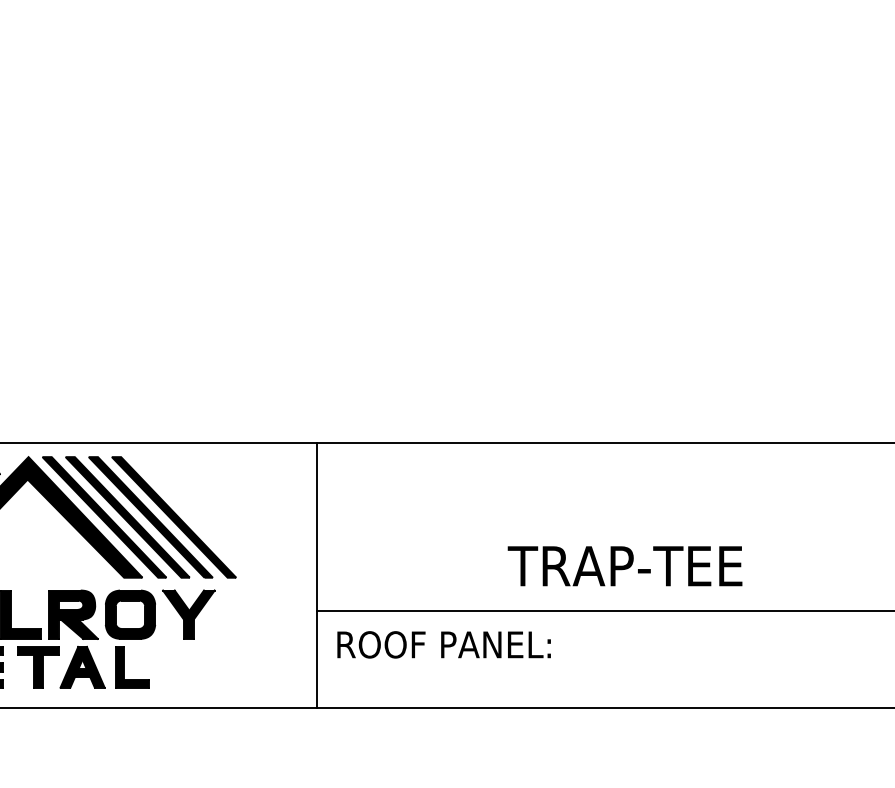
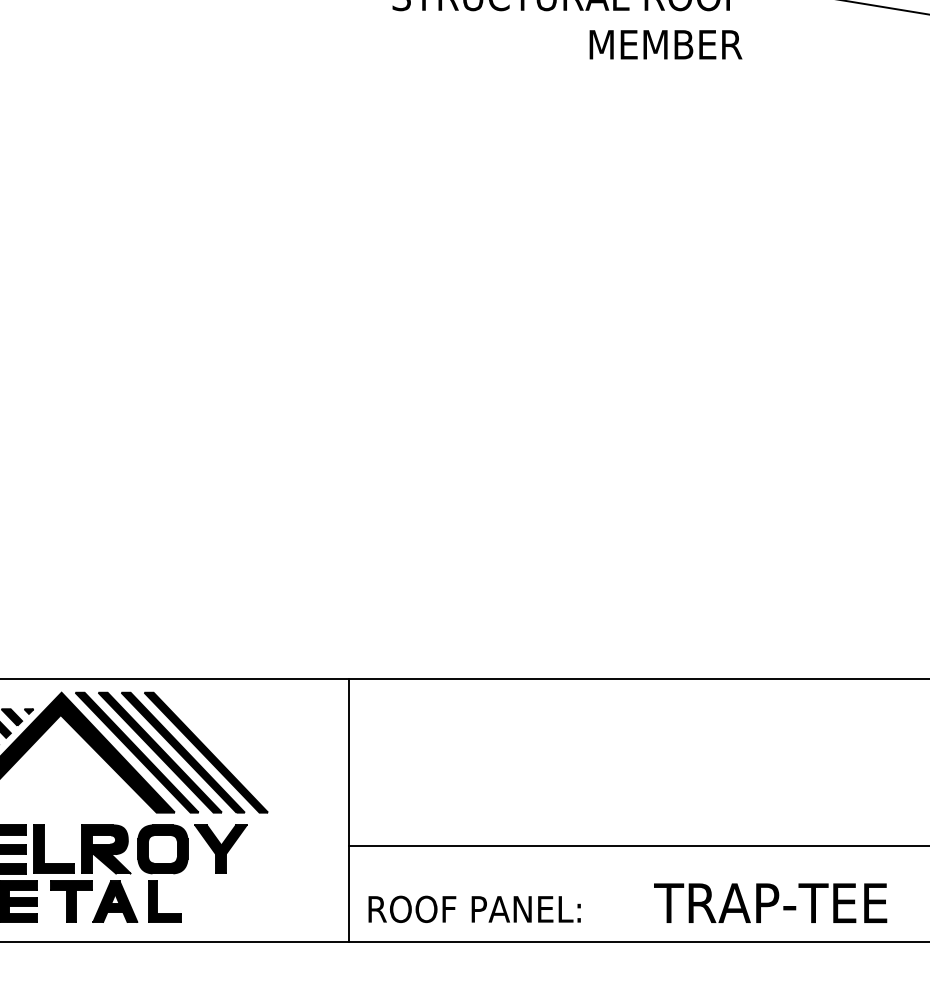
text: (625, 565) -> (770, 902), moved
text: (443, 643) -> (474, 908), moved

